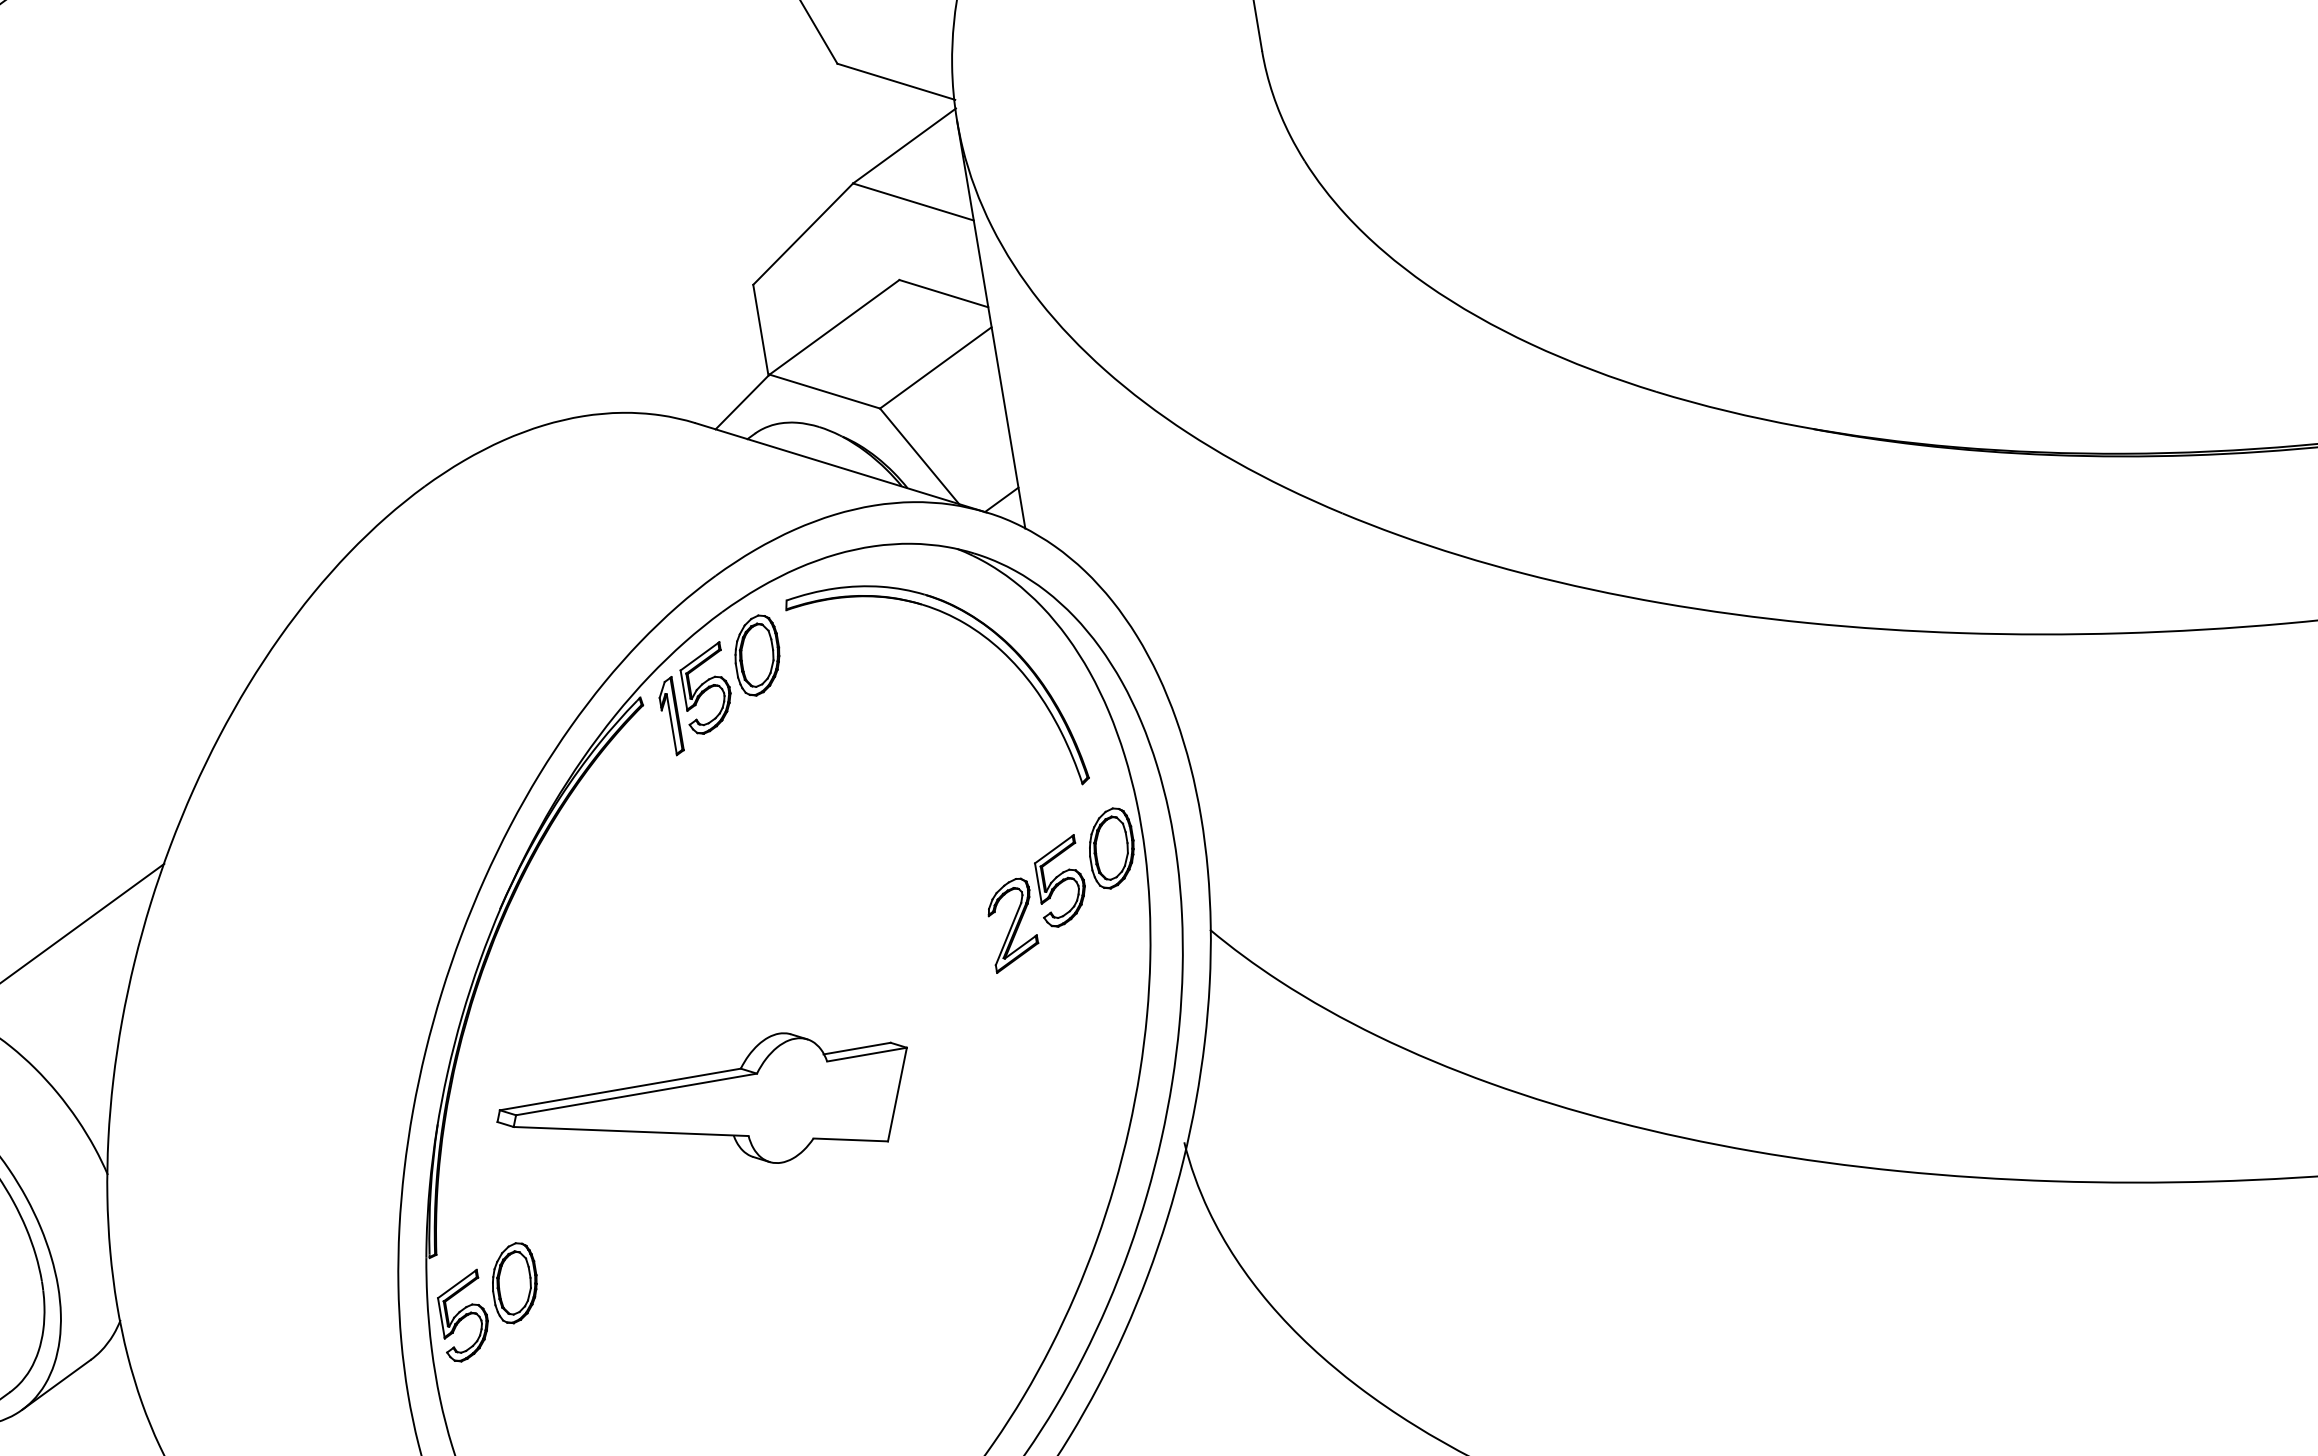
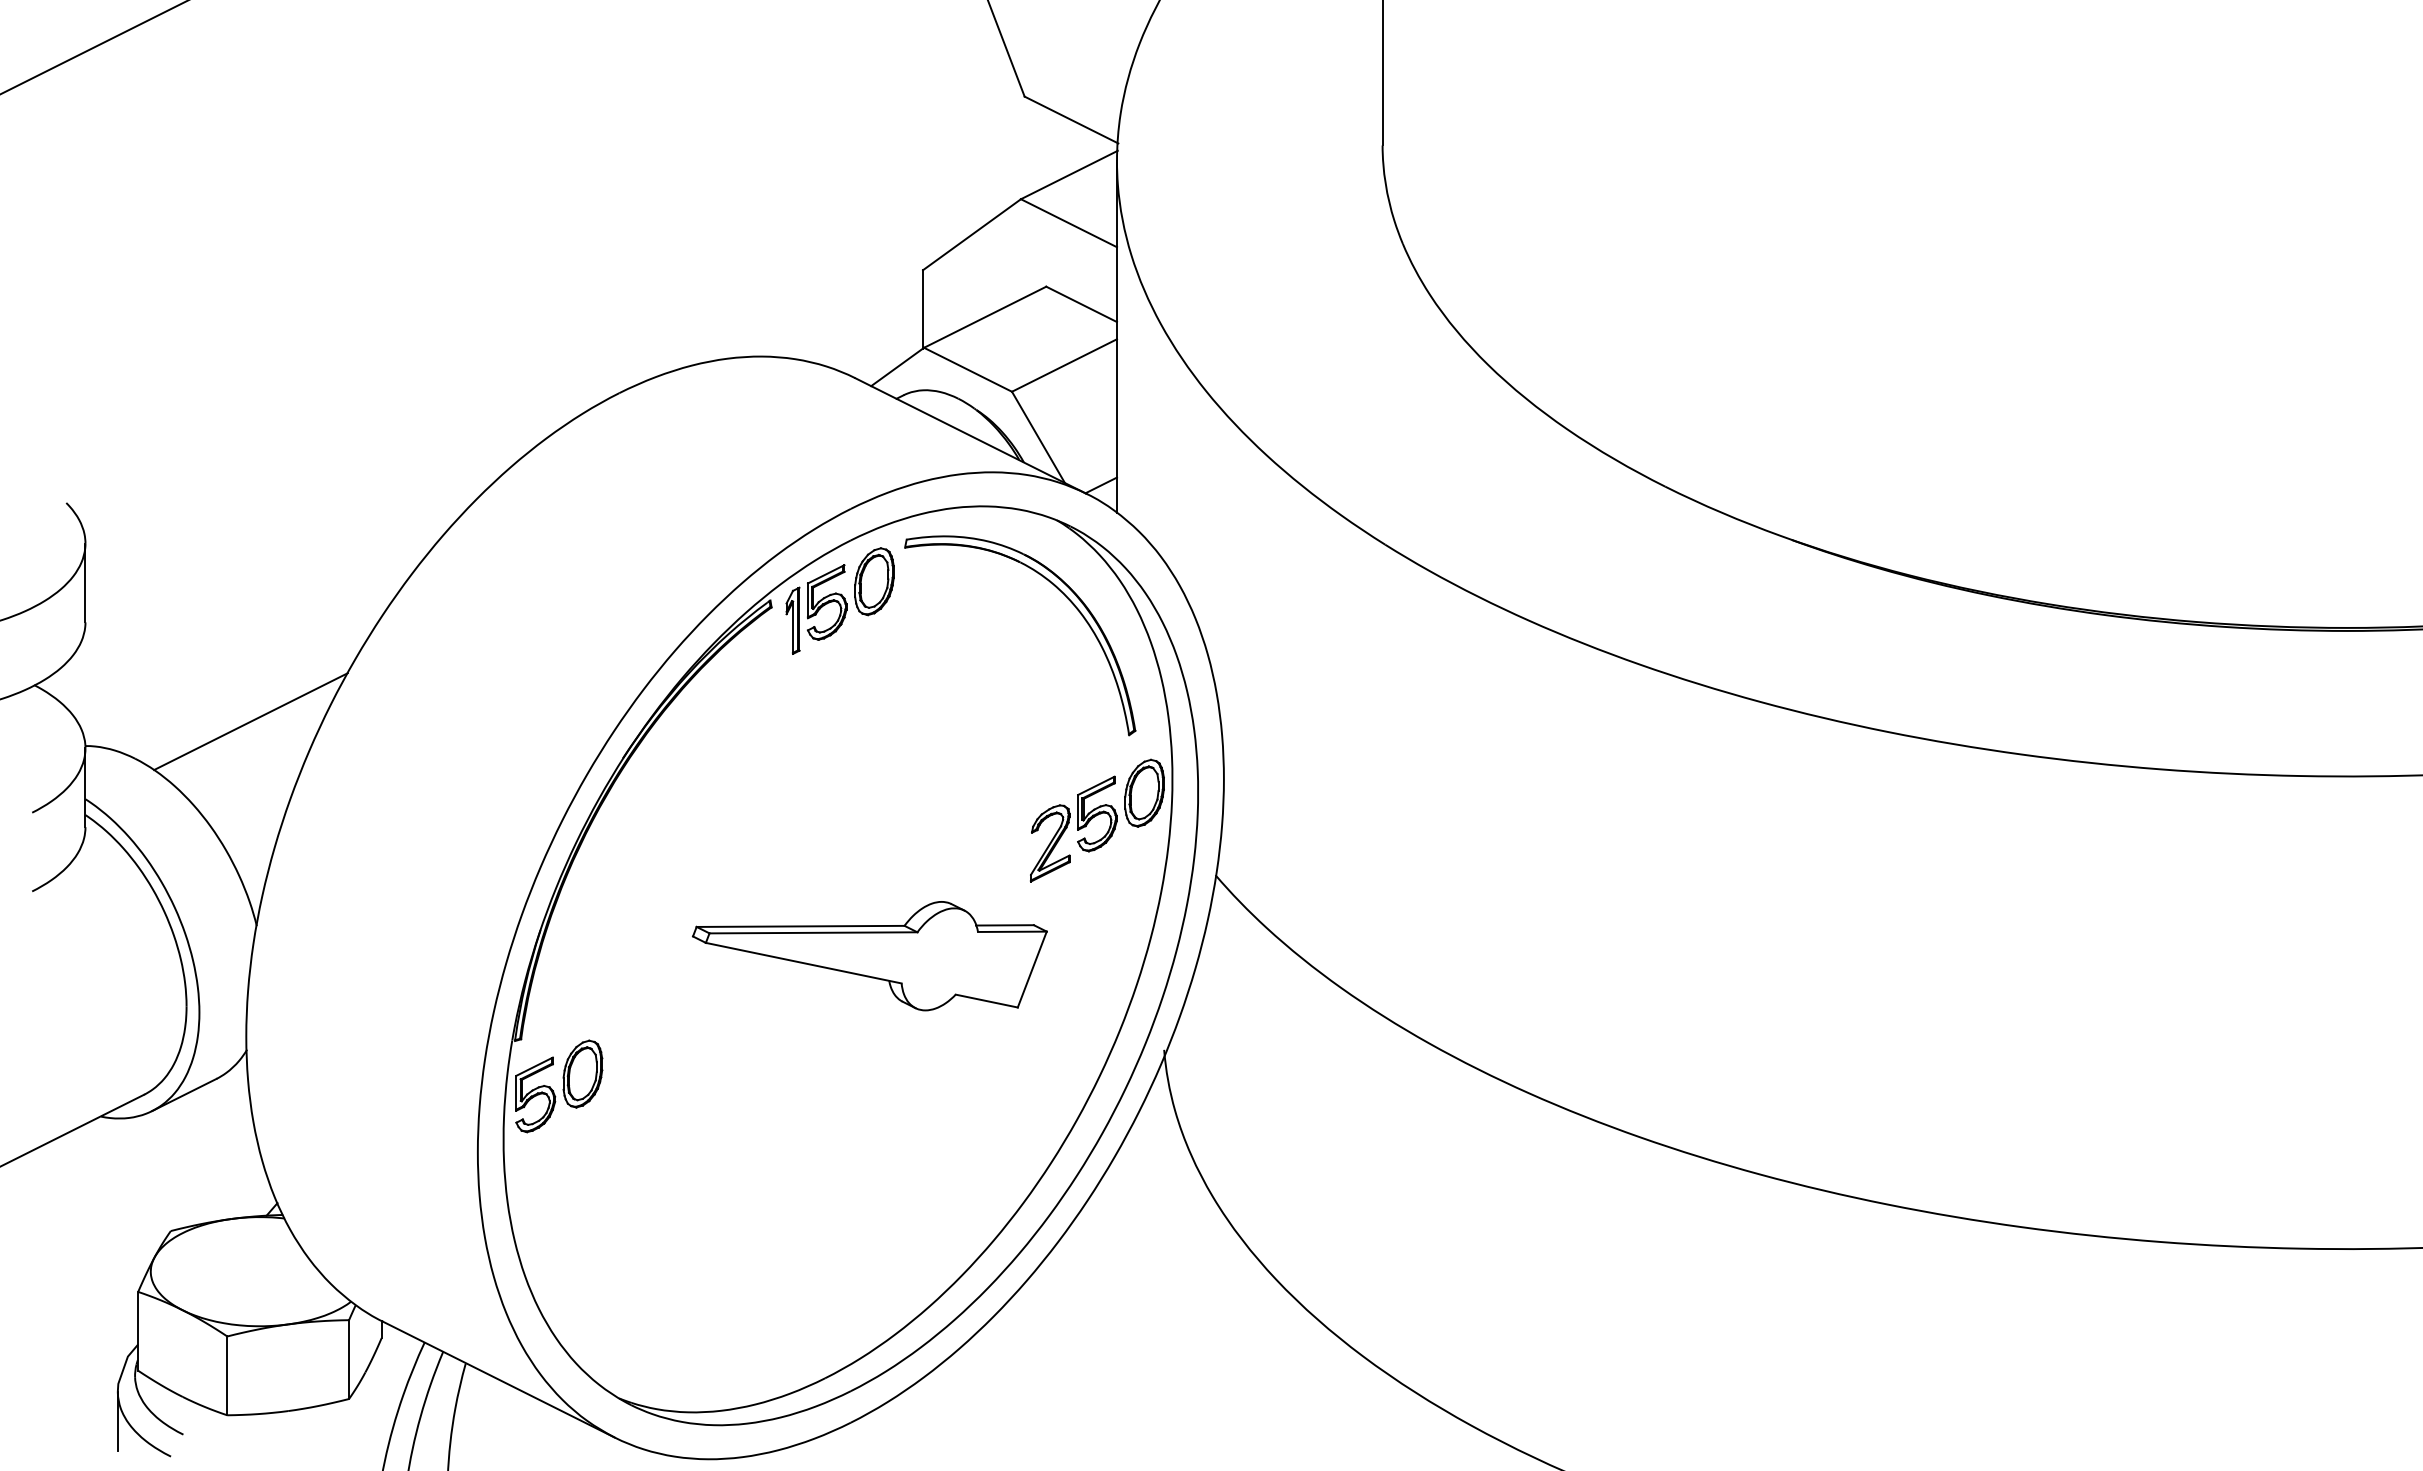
part: (706, 1111) -> (869, 956), moved

